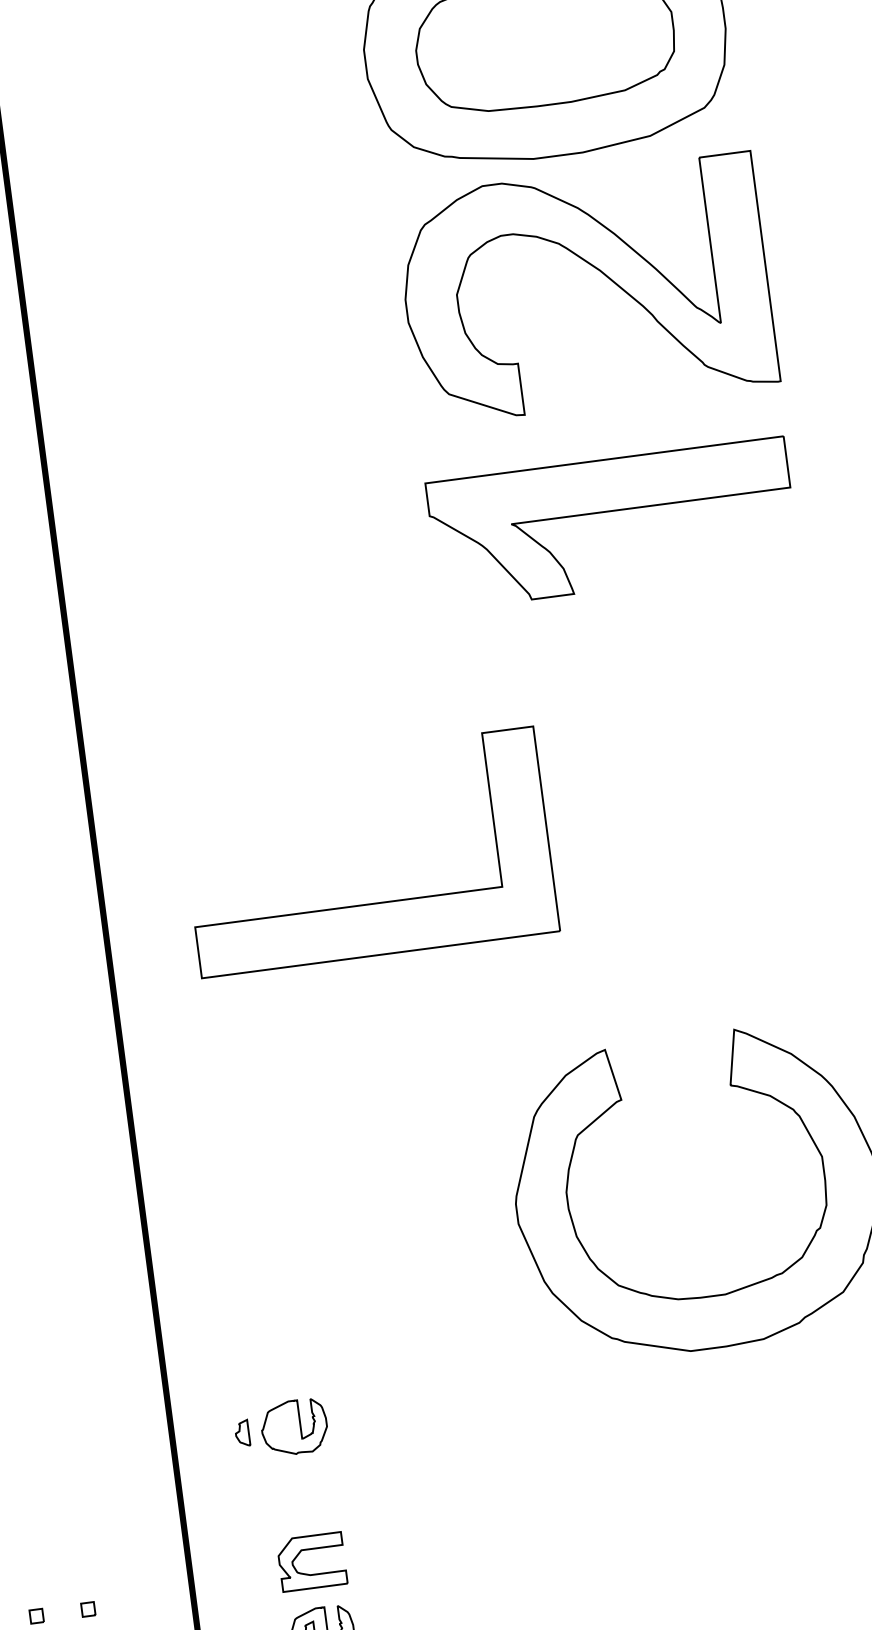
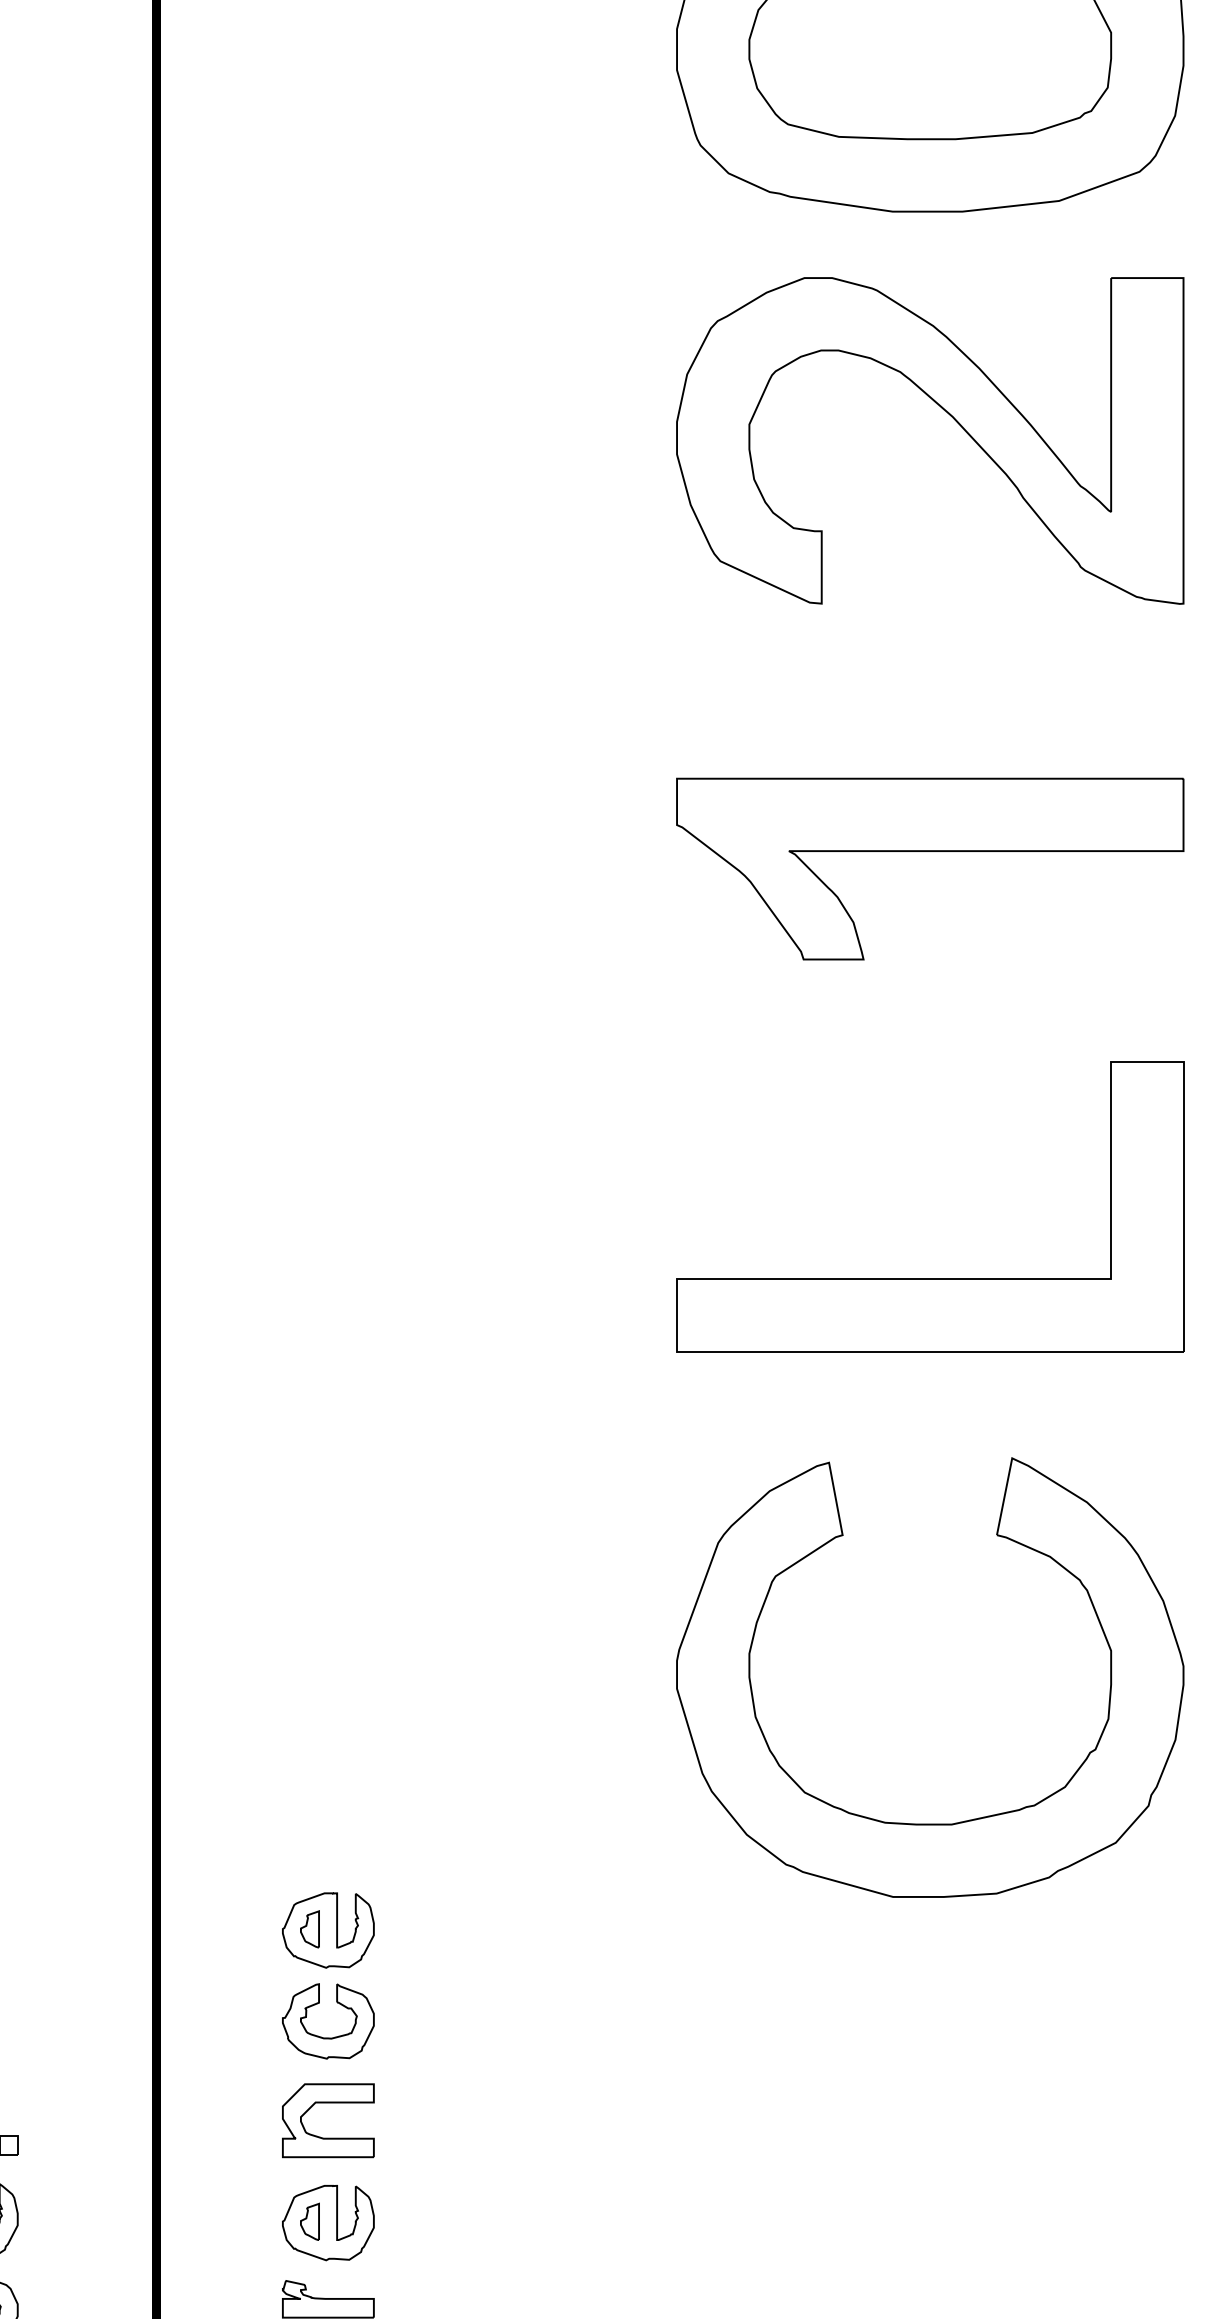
part: (600, 271) -> (952, 418), moved
part: (611, 511) -> (930, 851), moved
part: (374, 903) -> (930, 1278), moved
part: (242, 1433) -> (309, 1929), moved
part: (304, 1503) -> (328, 2037), added

